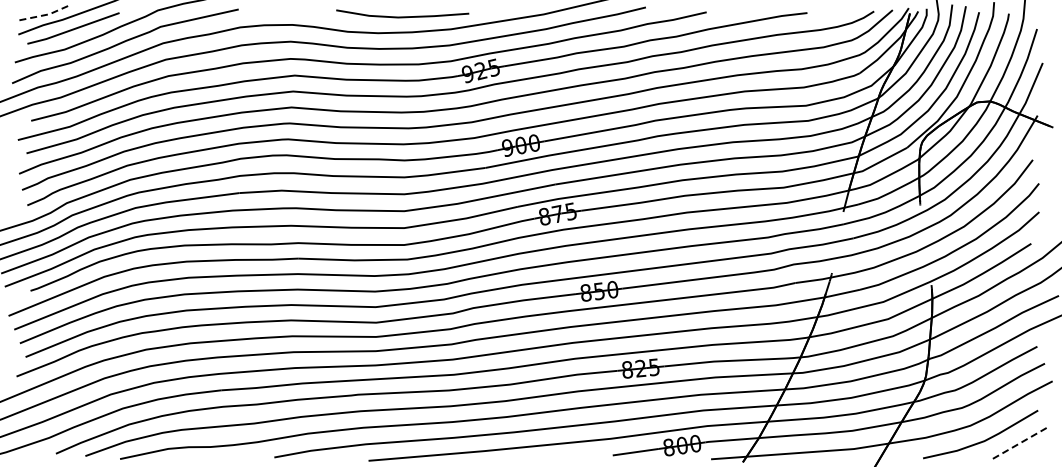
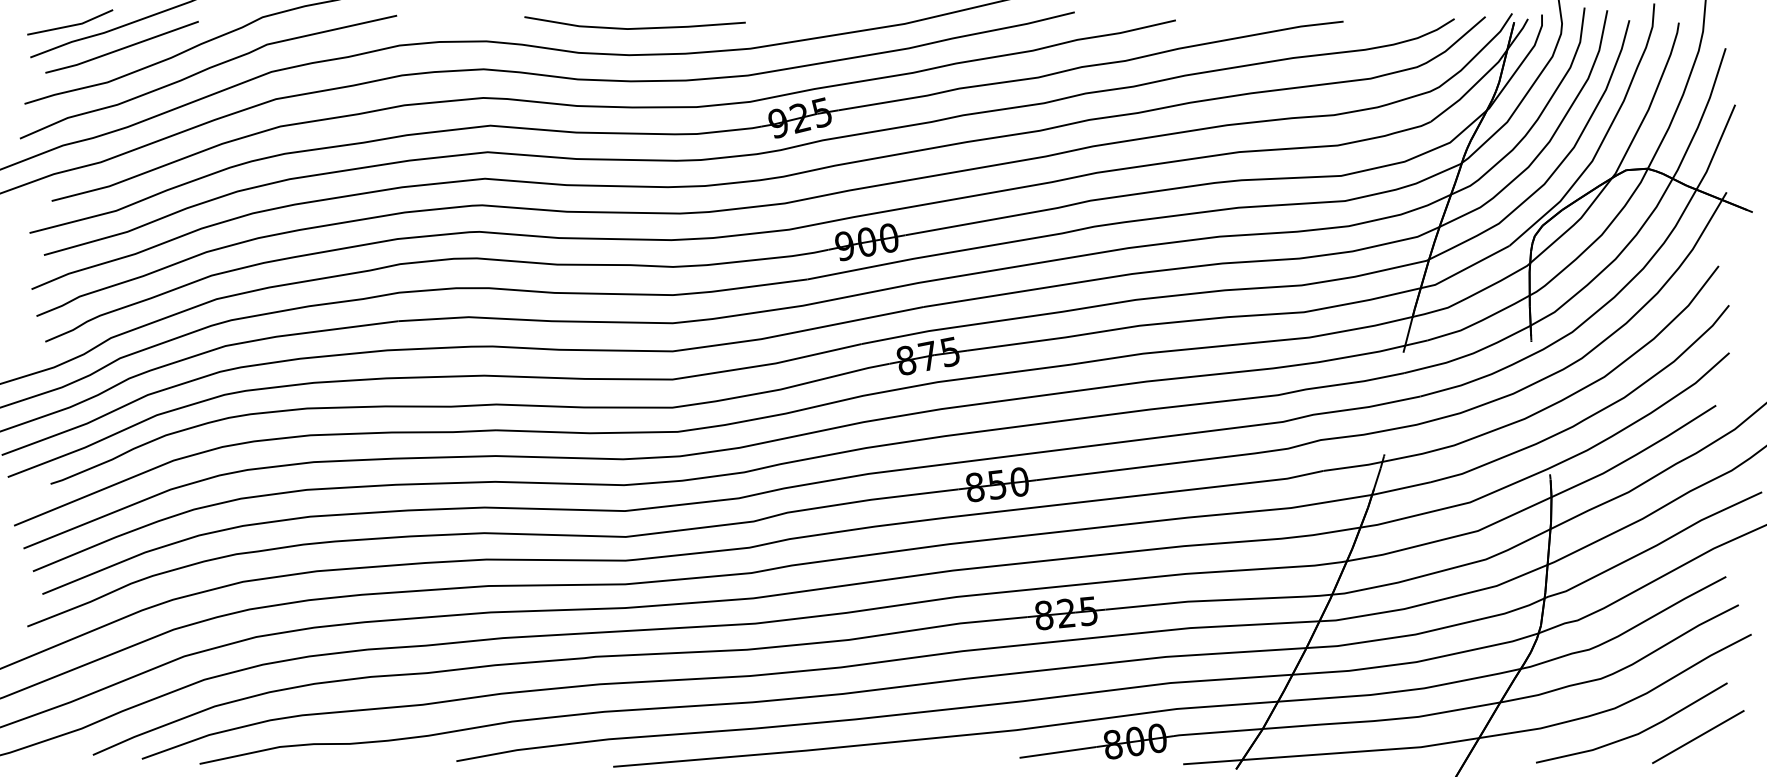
line: (43, 15) -> (72, 25), dashed -> solid
line: (402, 16) -> (634, 27), moved
line: (1020, 442) -> (1698, 736), dashed -> solid

